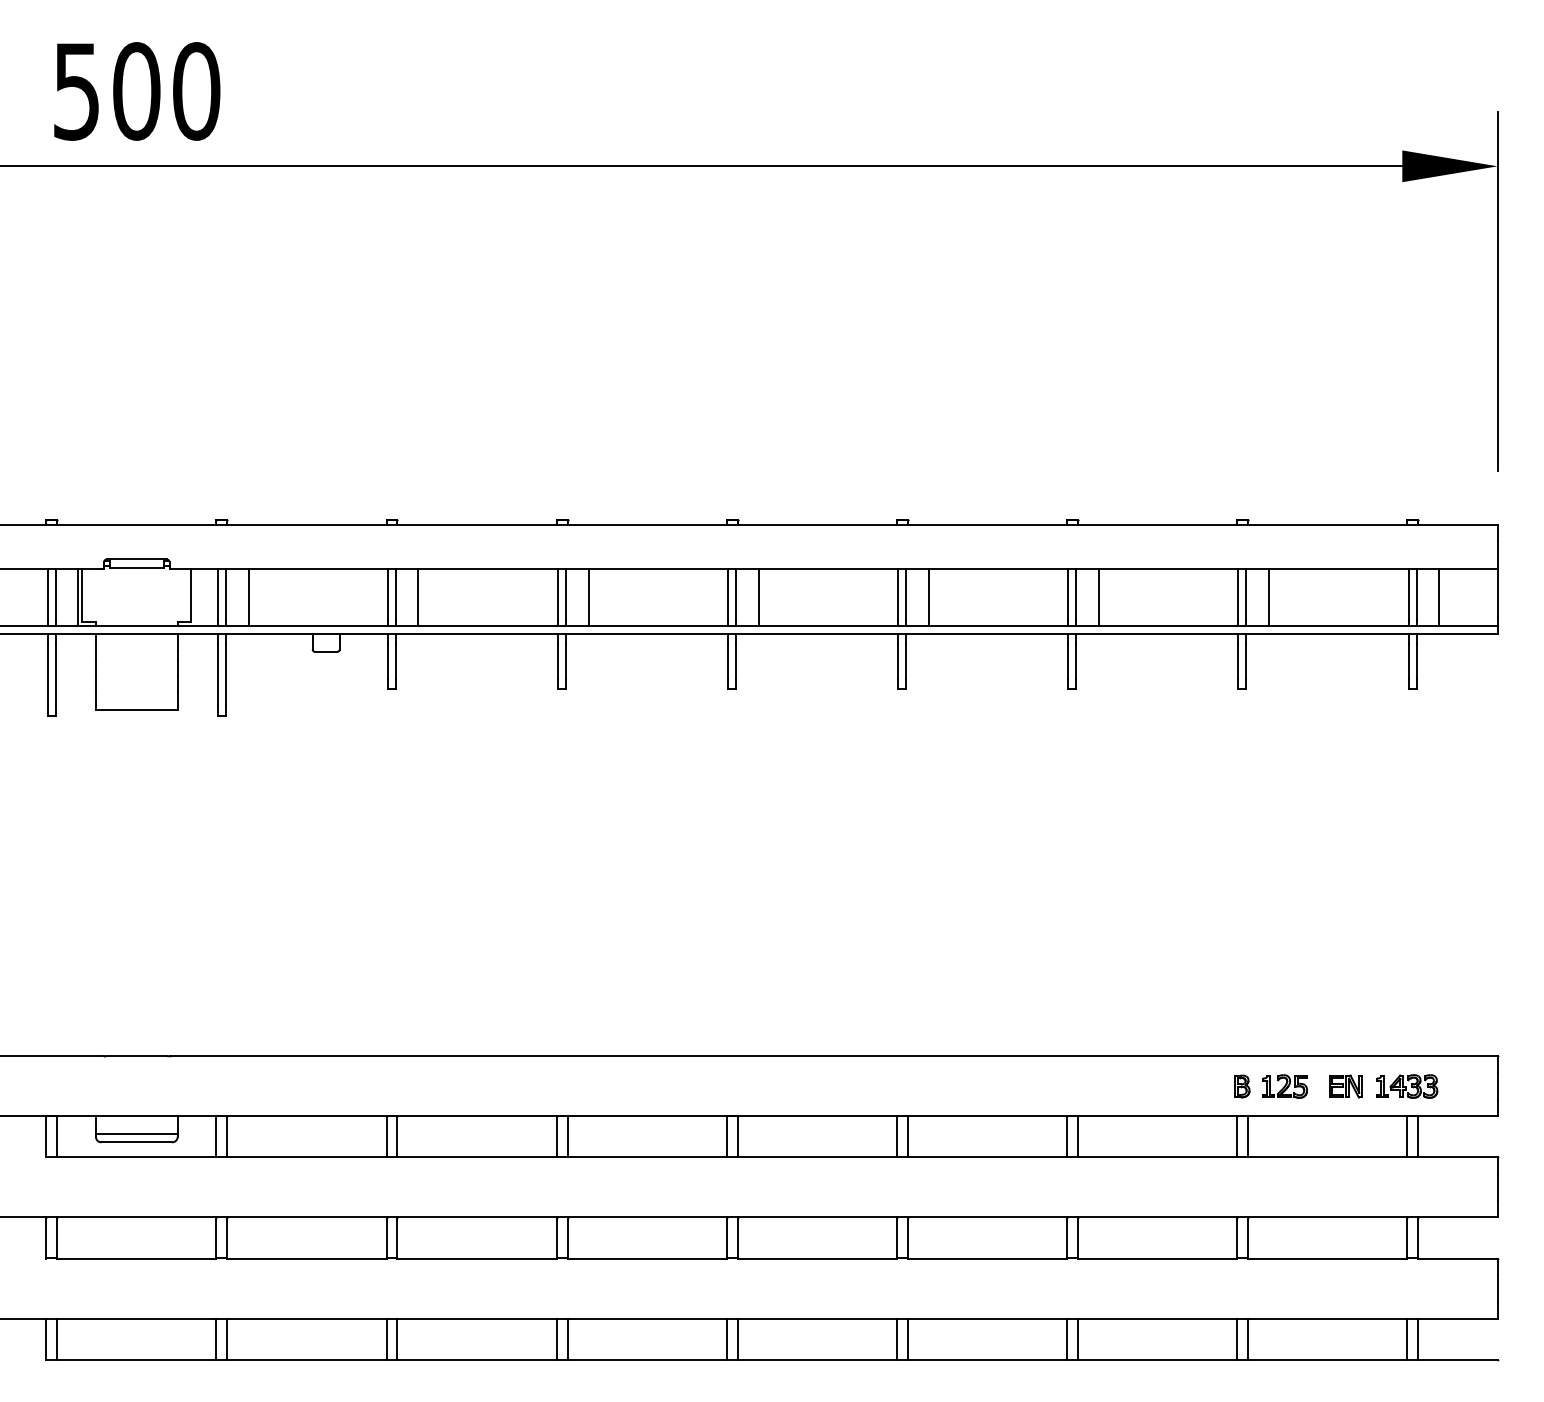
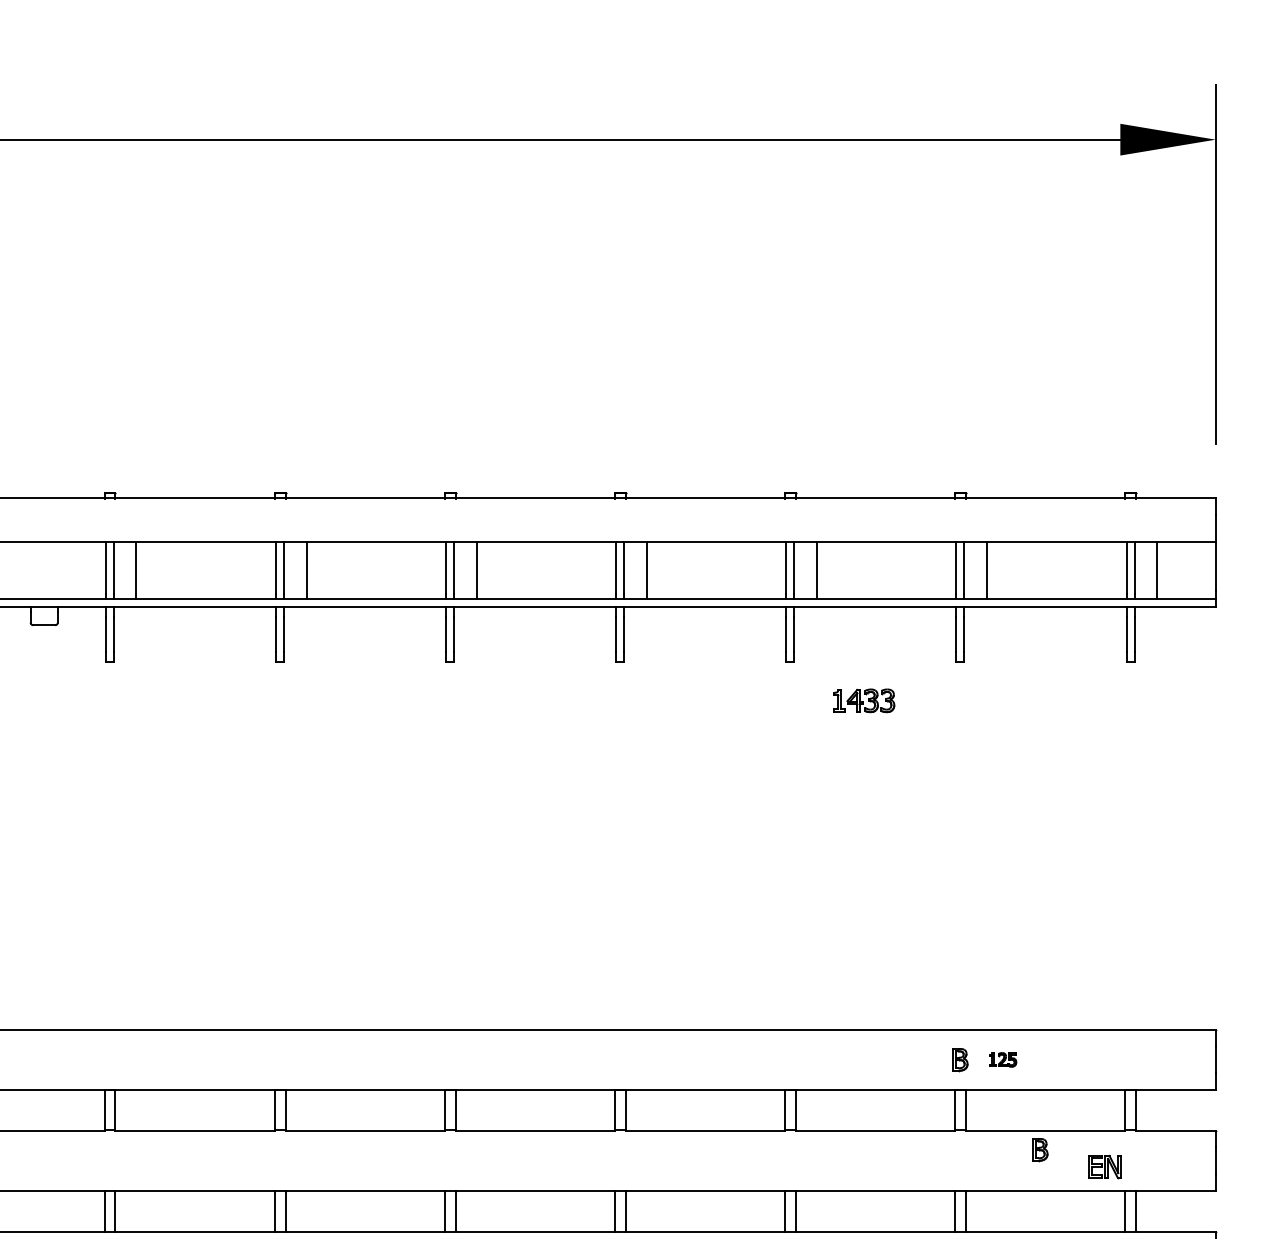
part: (1284, 1086) -> (1002, 1059), size x0.6
part: (1345, 1086) -> (1104, 1166), moved
part: (1407, 1086) -> (864, 700), moved
part: (1322, 1176) -> (1040, 1149), added

